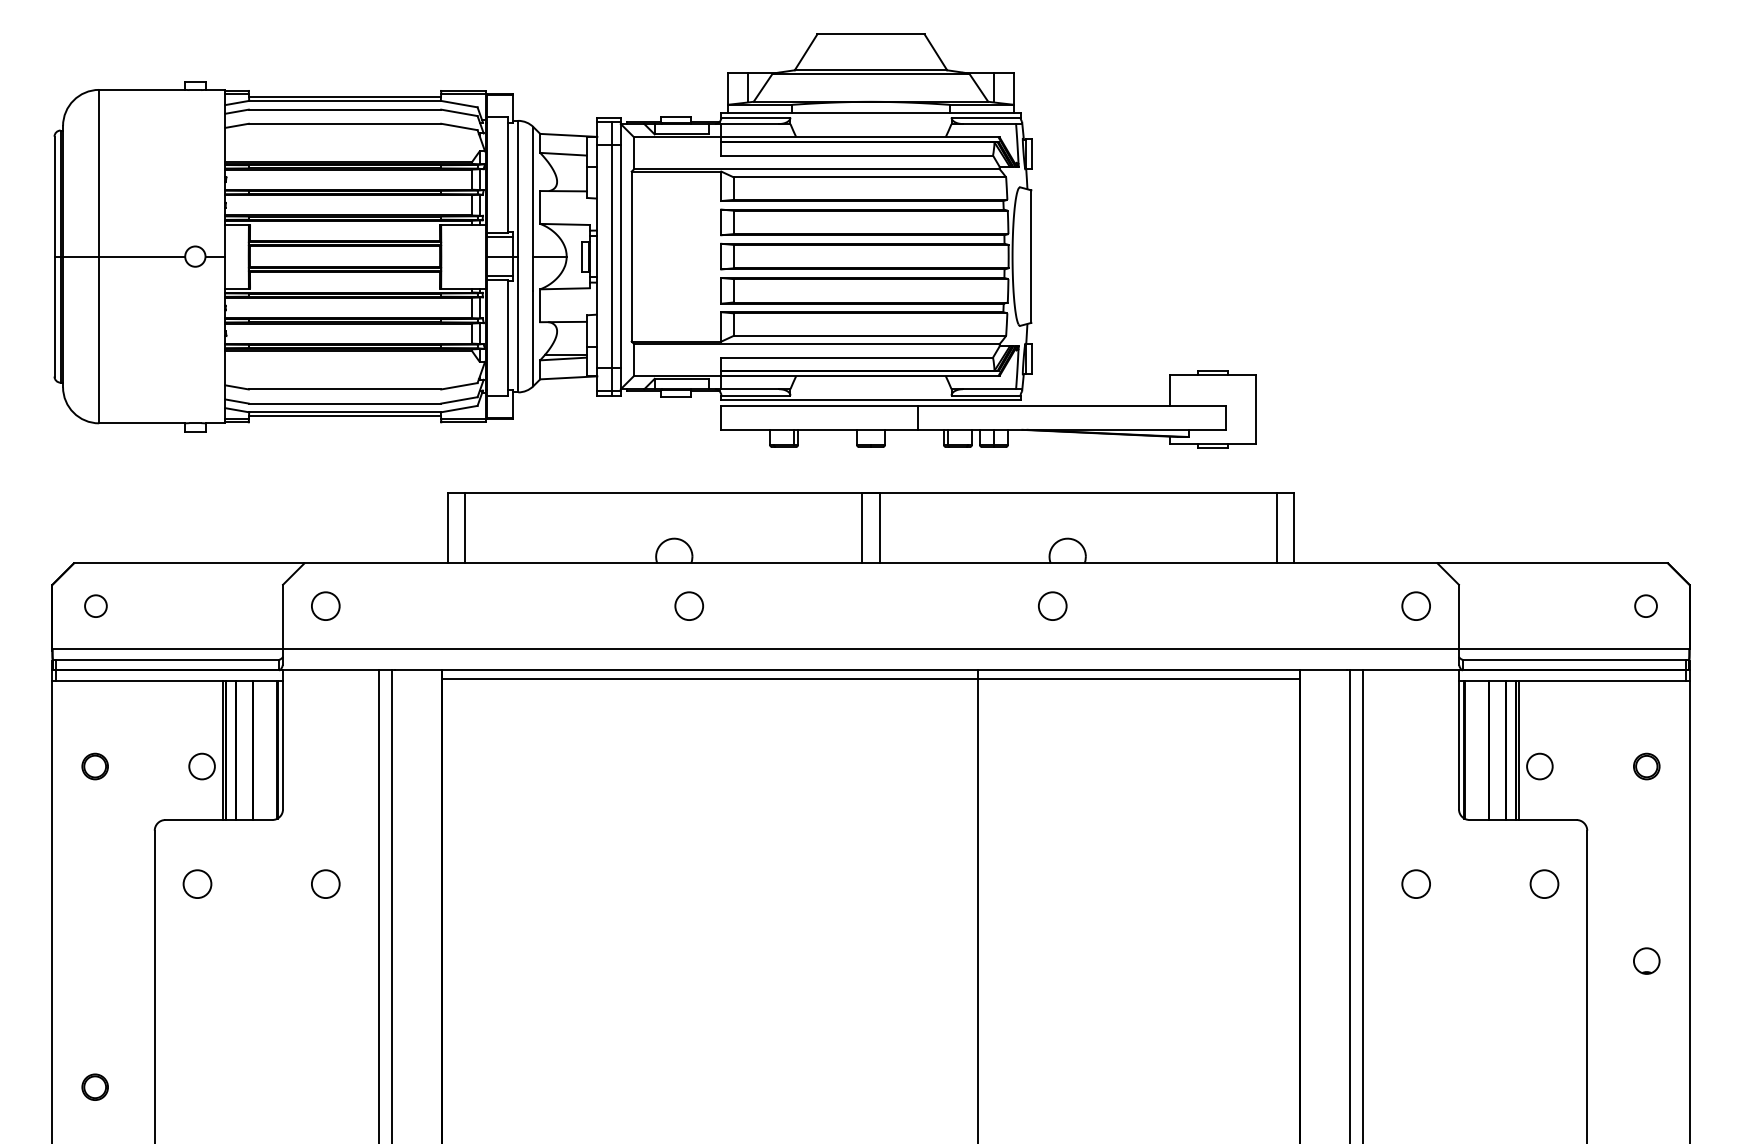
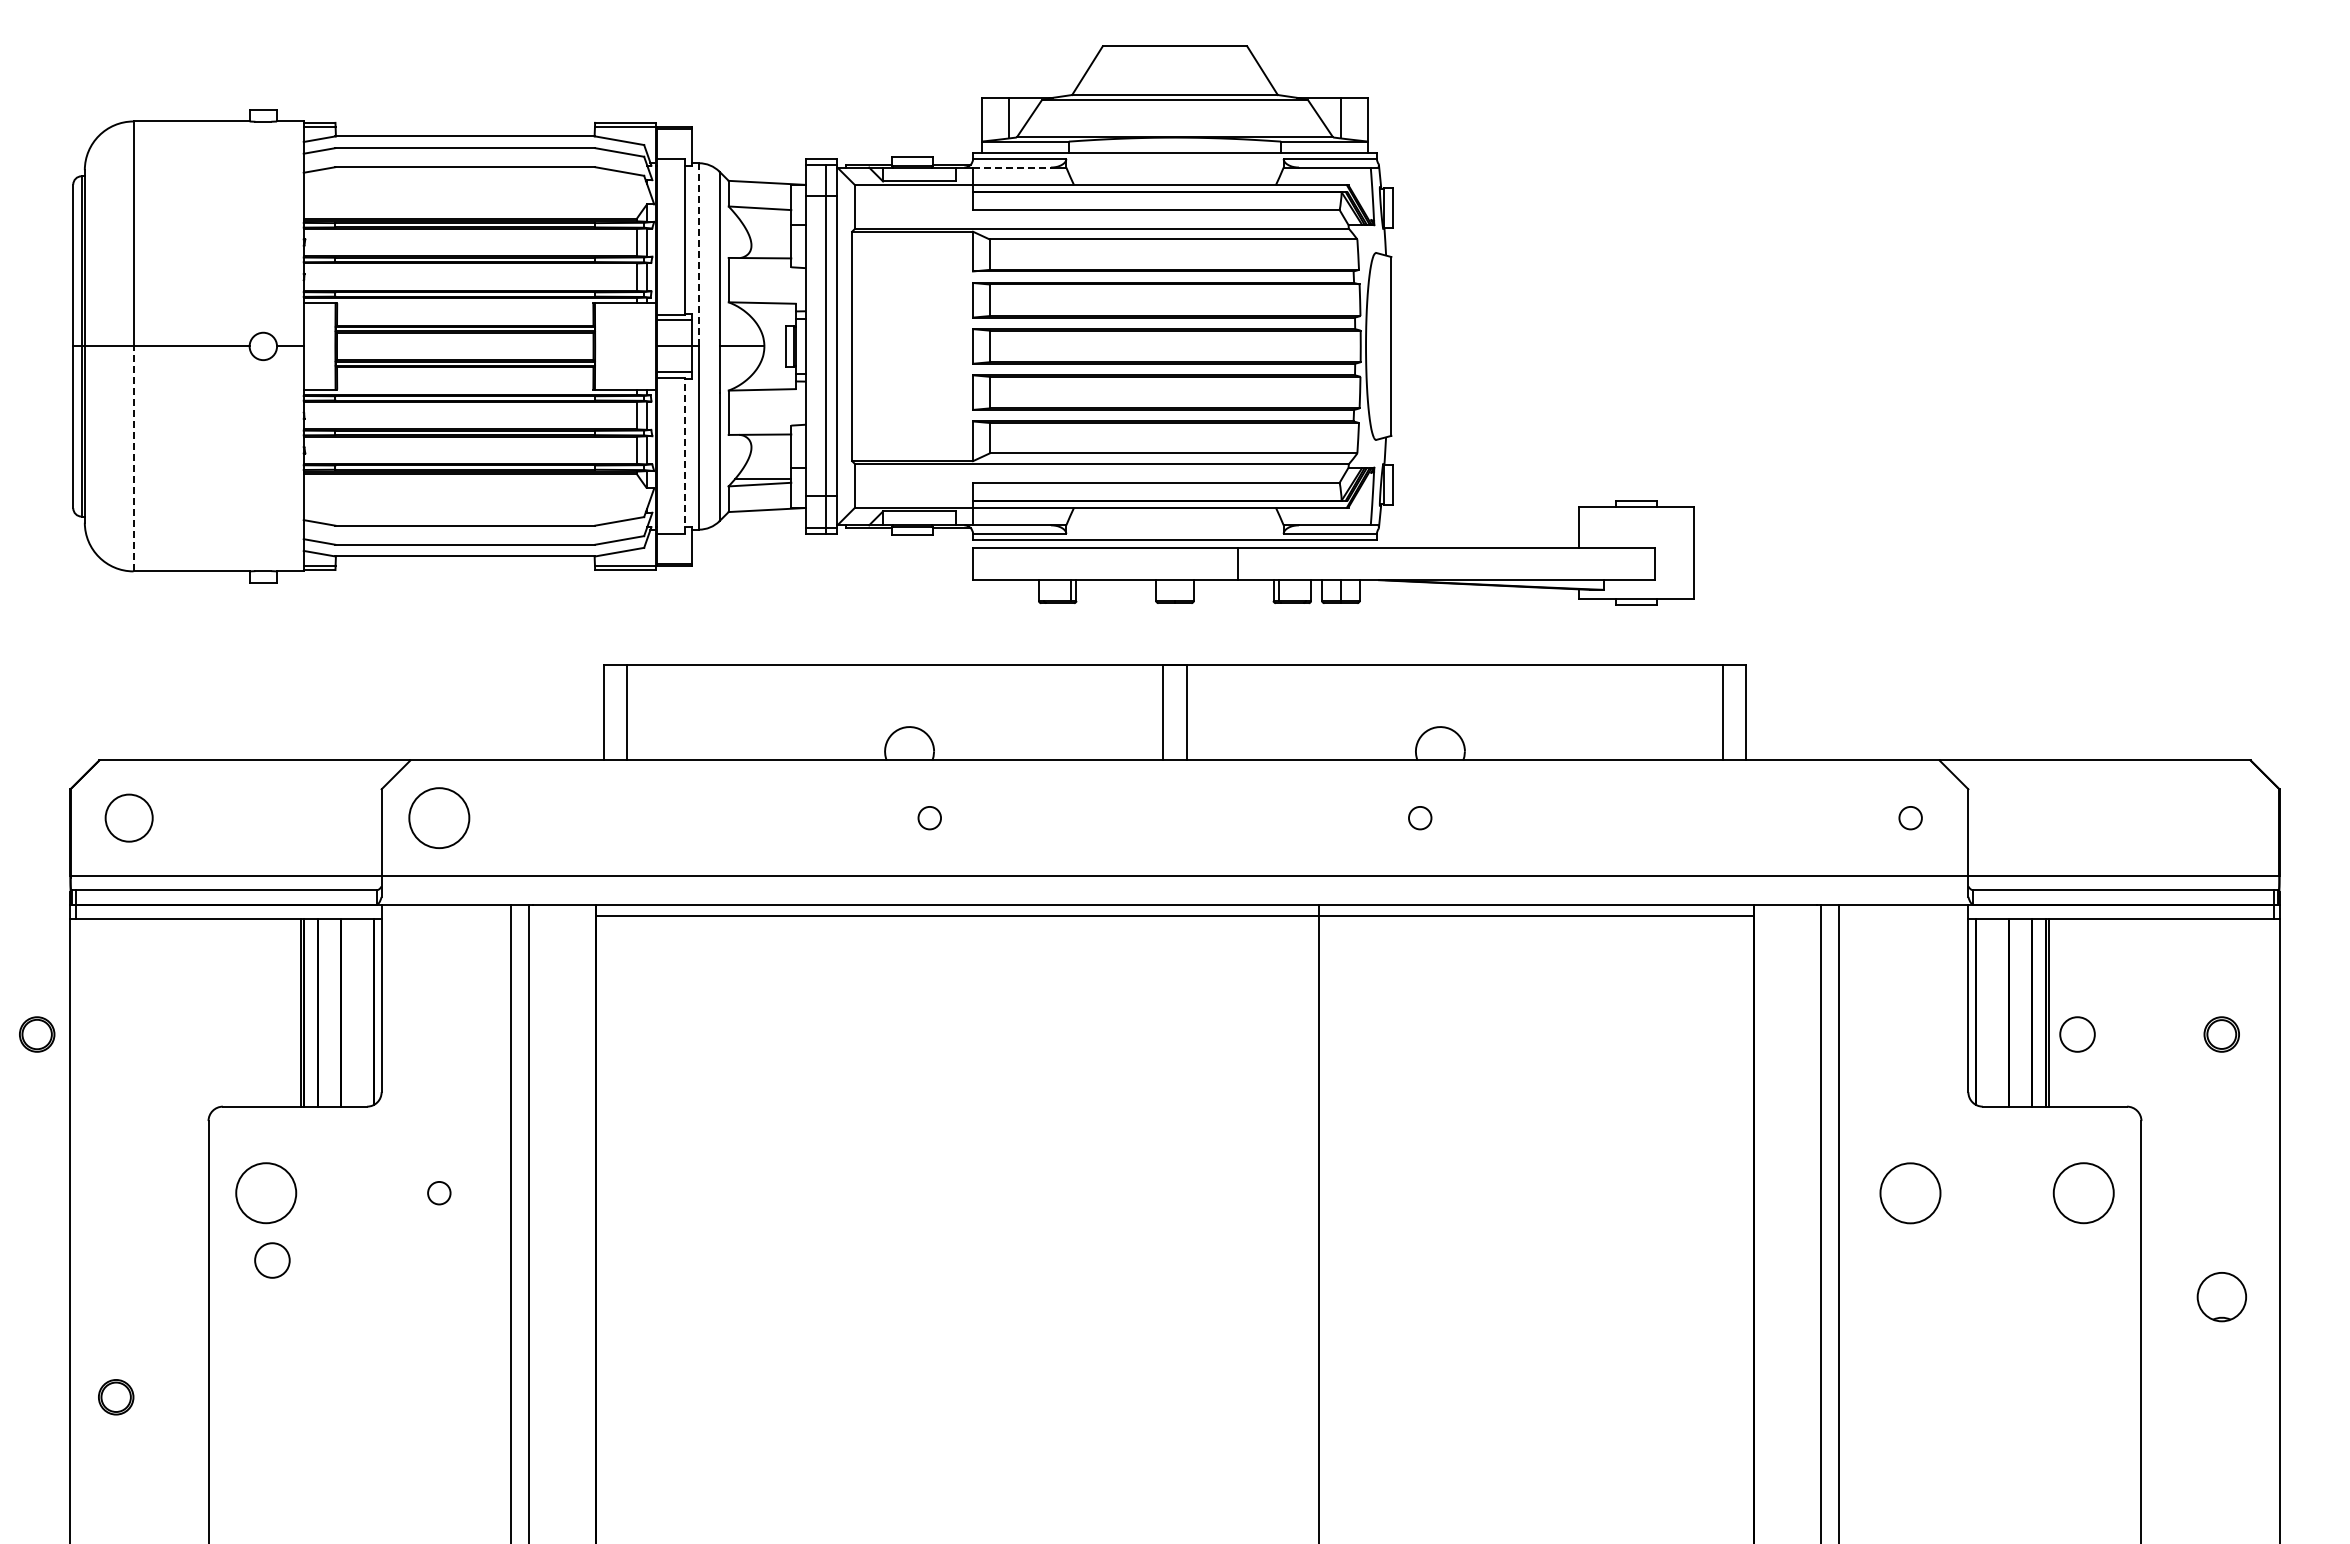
line: (344, 96) -> (464, 130), removed
line: (750, 124) -> (1012, 167), solid -> dashed
line: (518, 188) -> (699, 254), solid -> dashed
line: (508, 337) -> (685, 455), solid -> dashed
line: (99, 339) -> (133, 458), solid -> dashed
line: (344, 416) -> (464, 562), removed
circle: (95, 605) -> (128, 817), size x1.6
circle: (325, 605) -> (439, 817), size x1.6
circle: (689, 605) -> (929, 817), size x0.6
circle: (1052, 605) -> (1419, 817), size x0.6
circle: (1416, 605) -> (1910, 817), size x0.6
circle: (1645, 605) -> (2220, 817), removed
part: (95, 766) -> (37, 1034), moved
circle: (202, 766) -> (272, 1260), moved
circle: (196, 883) -> (265, 1192), size x1.6
circle: (325, 883) -> (439, 1192), size x0.6
circle: (1416, 883) -> (1910, 1192), size x1.6
circle: (1544, 883) -> (2083, 1192), size x1.6
part: (1646, 960) -> (2221, 1296), size x1.4
part: (95, 1087) -> (116, 1397), moved

